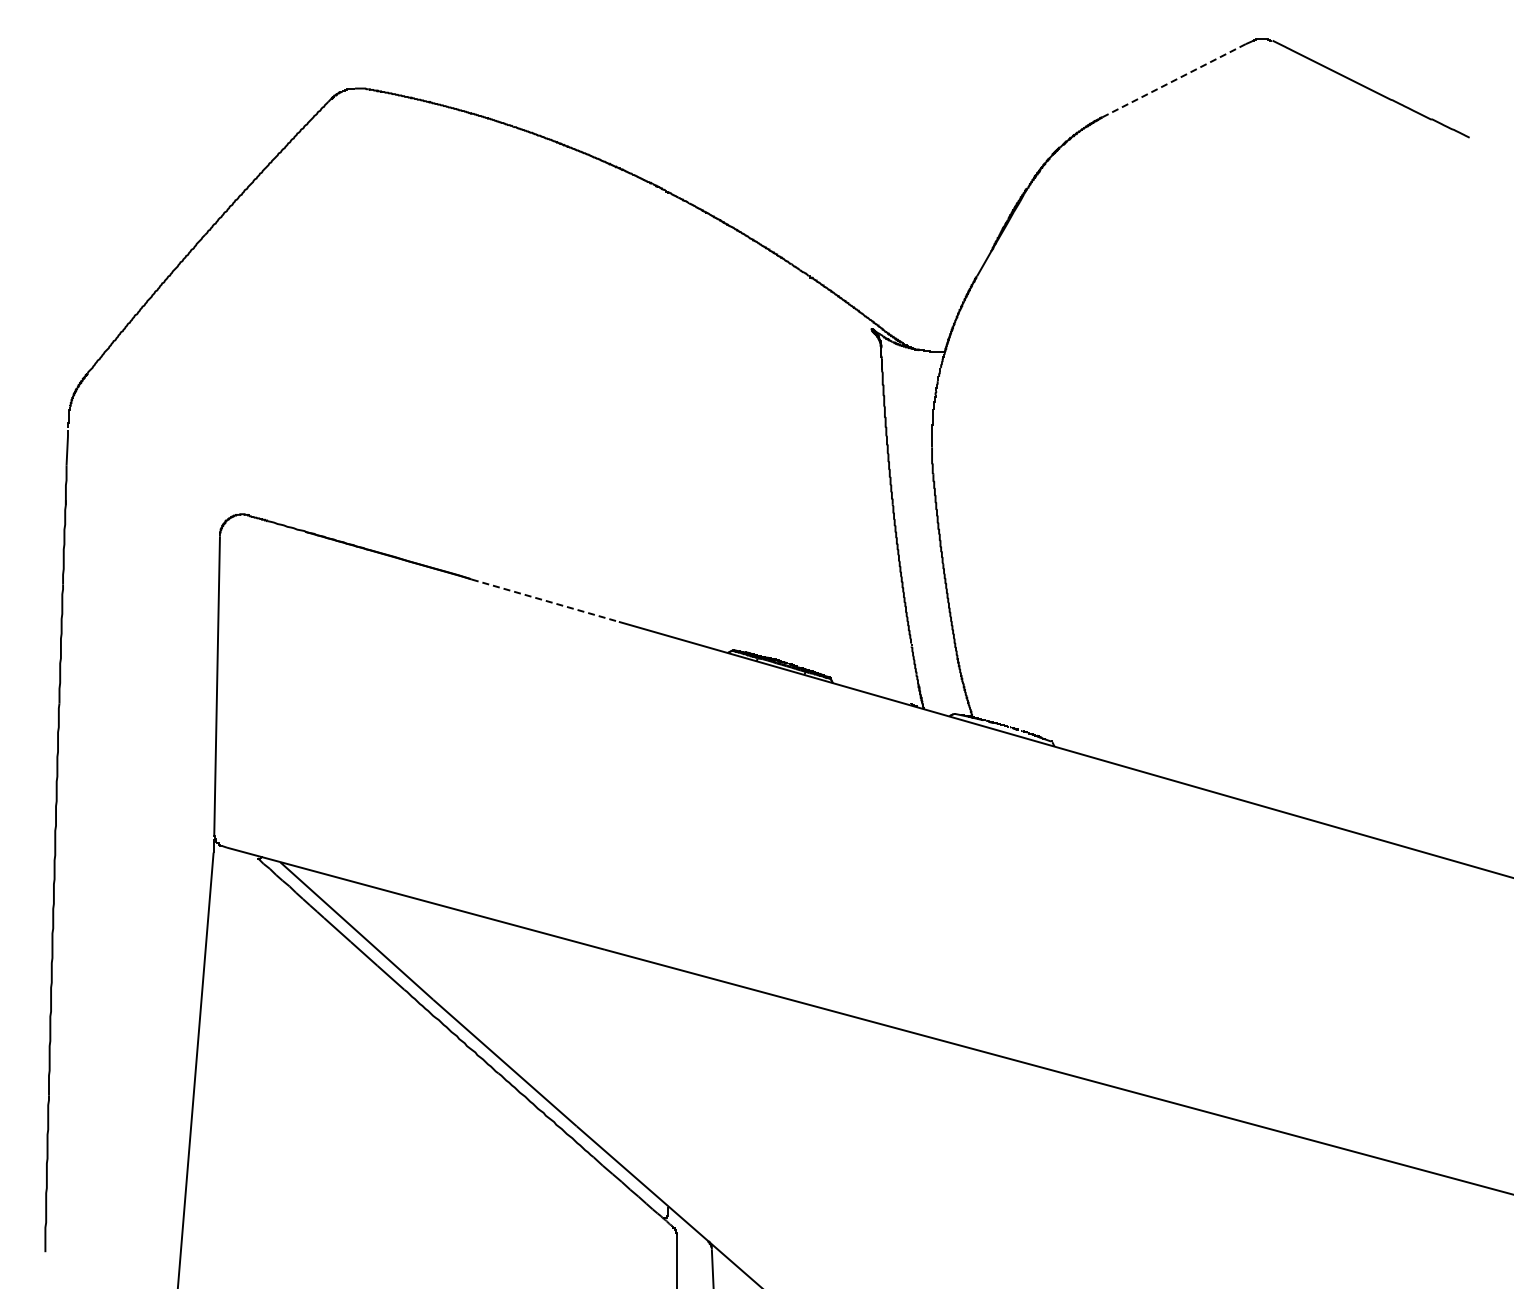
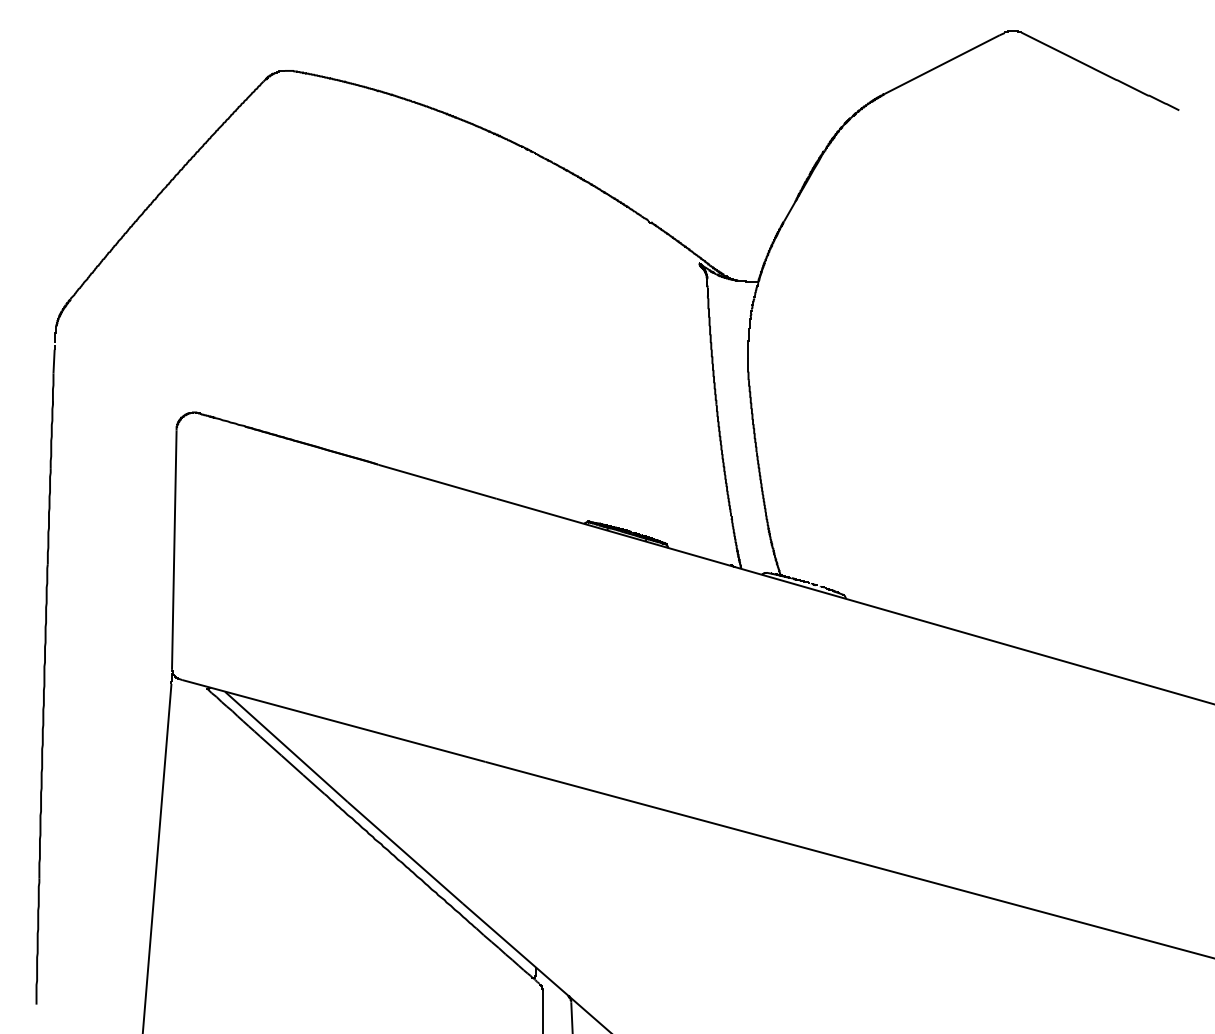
line: (1174, 80) -> (942, 64), dashed -> solid
line: (545, 600) -> (437, 481), dashed -> solid

